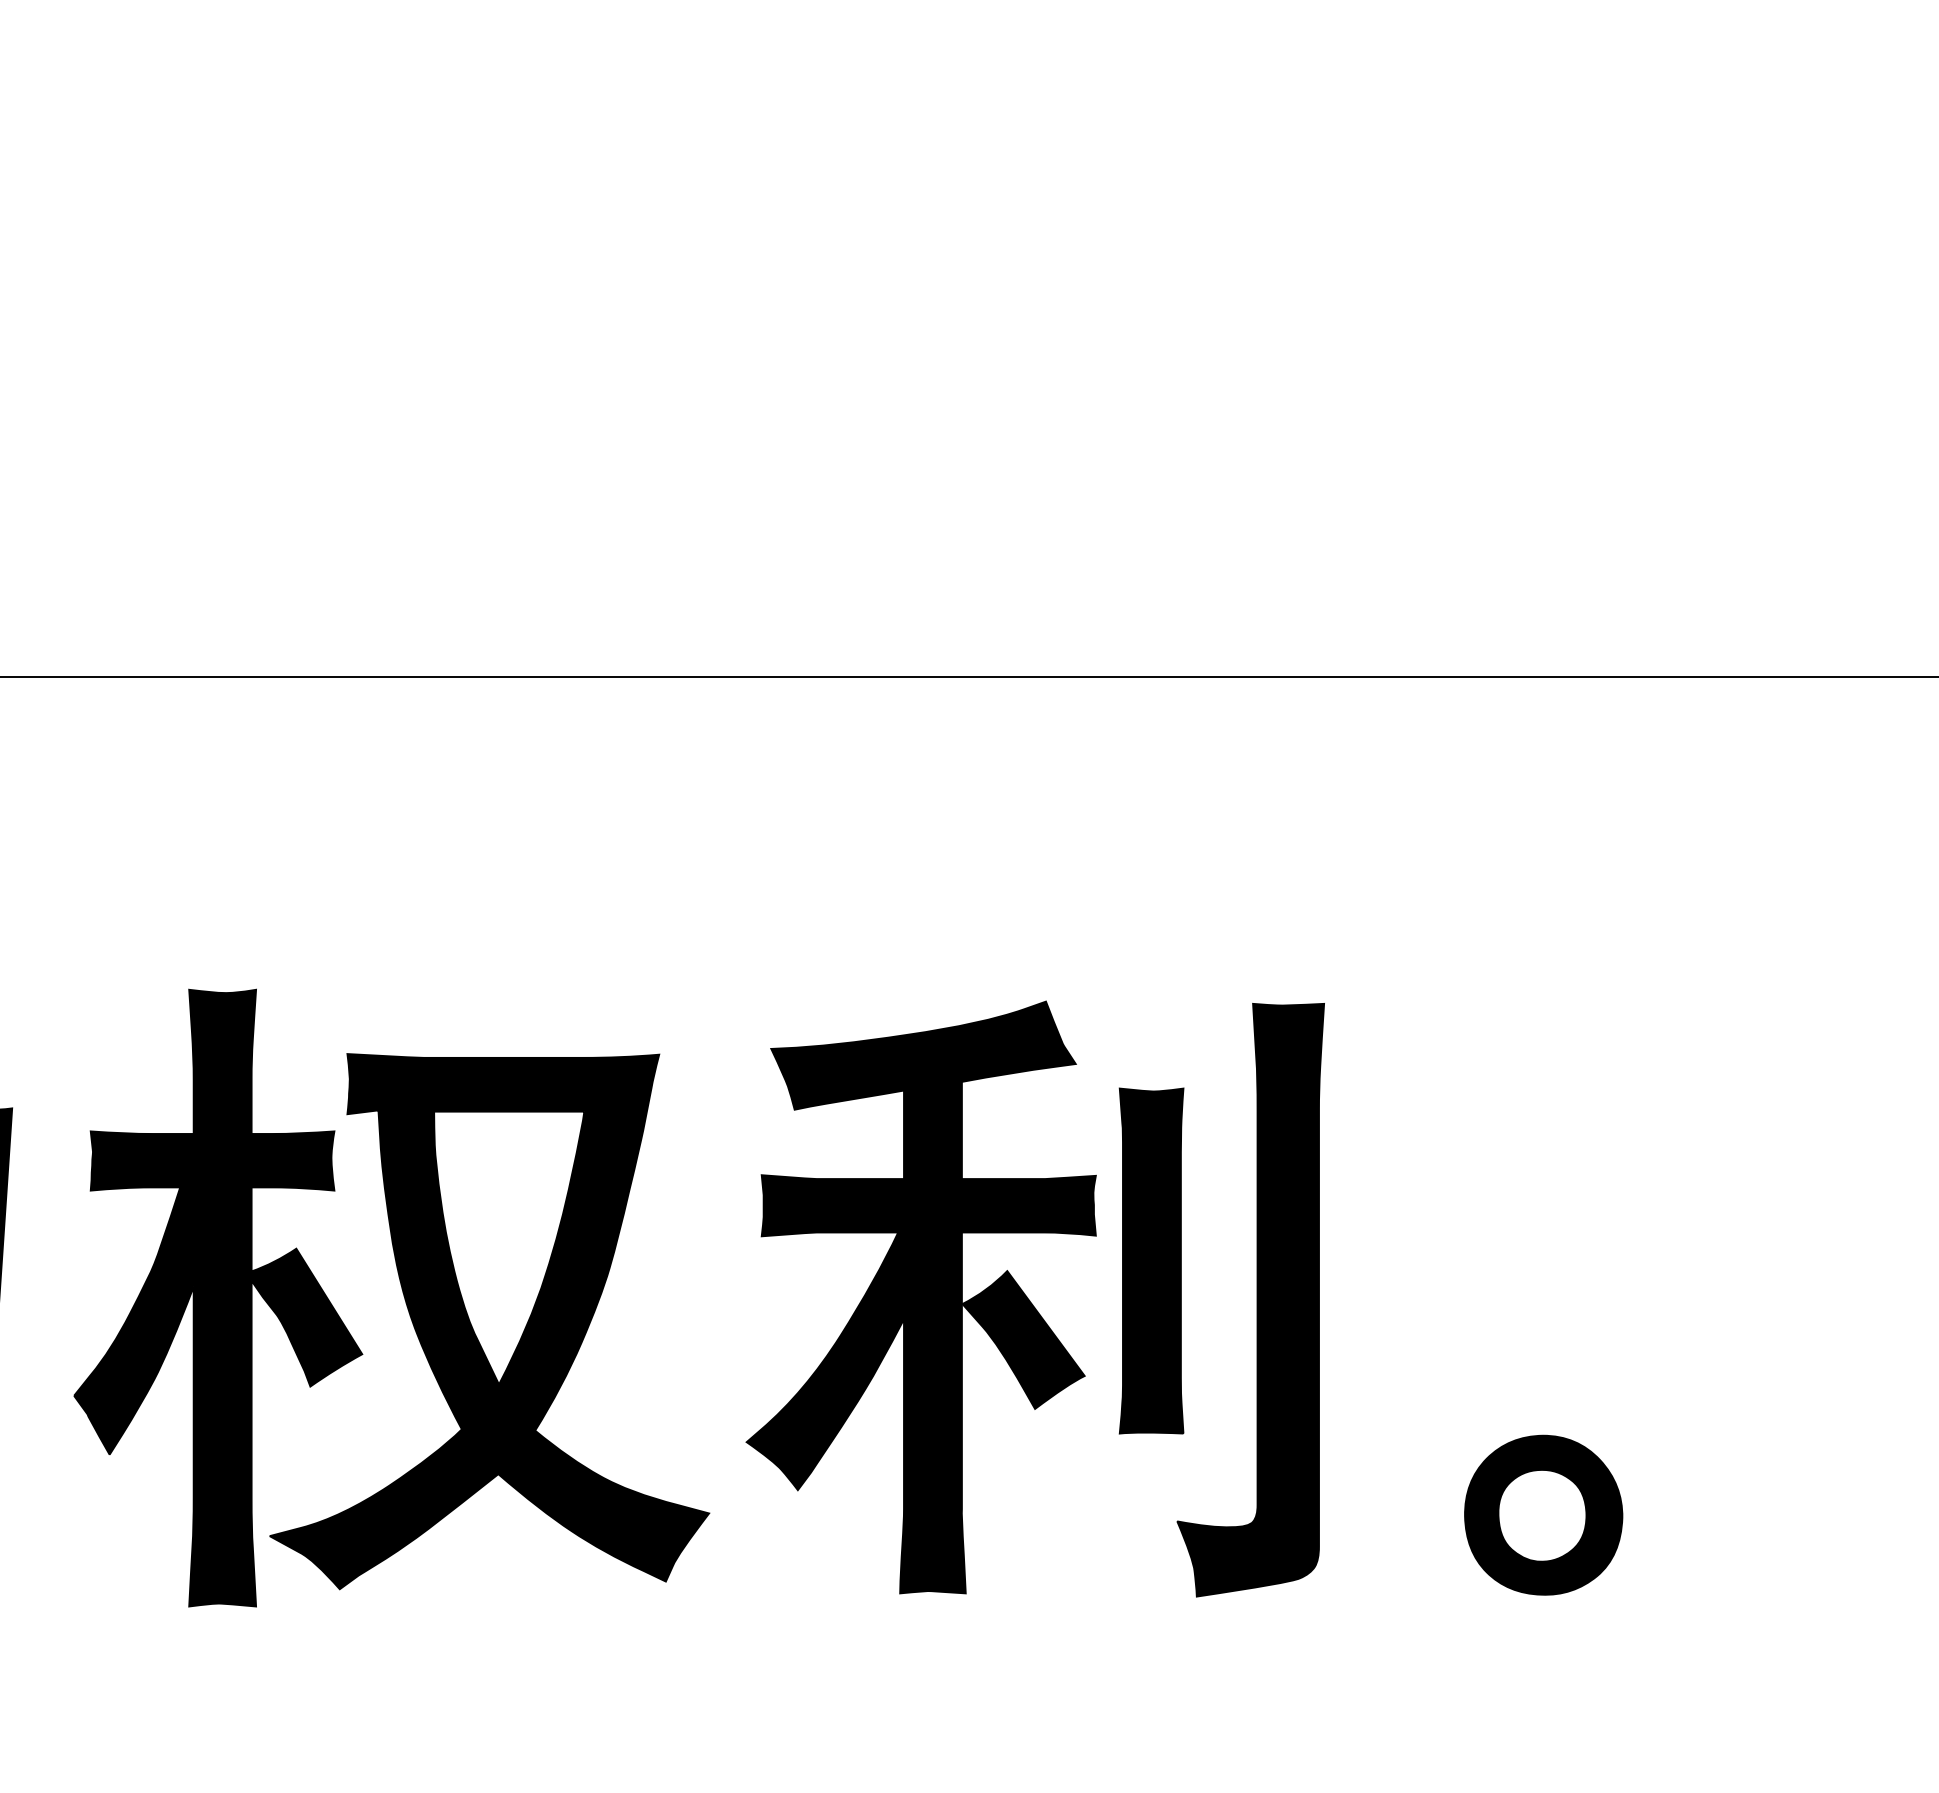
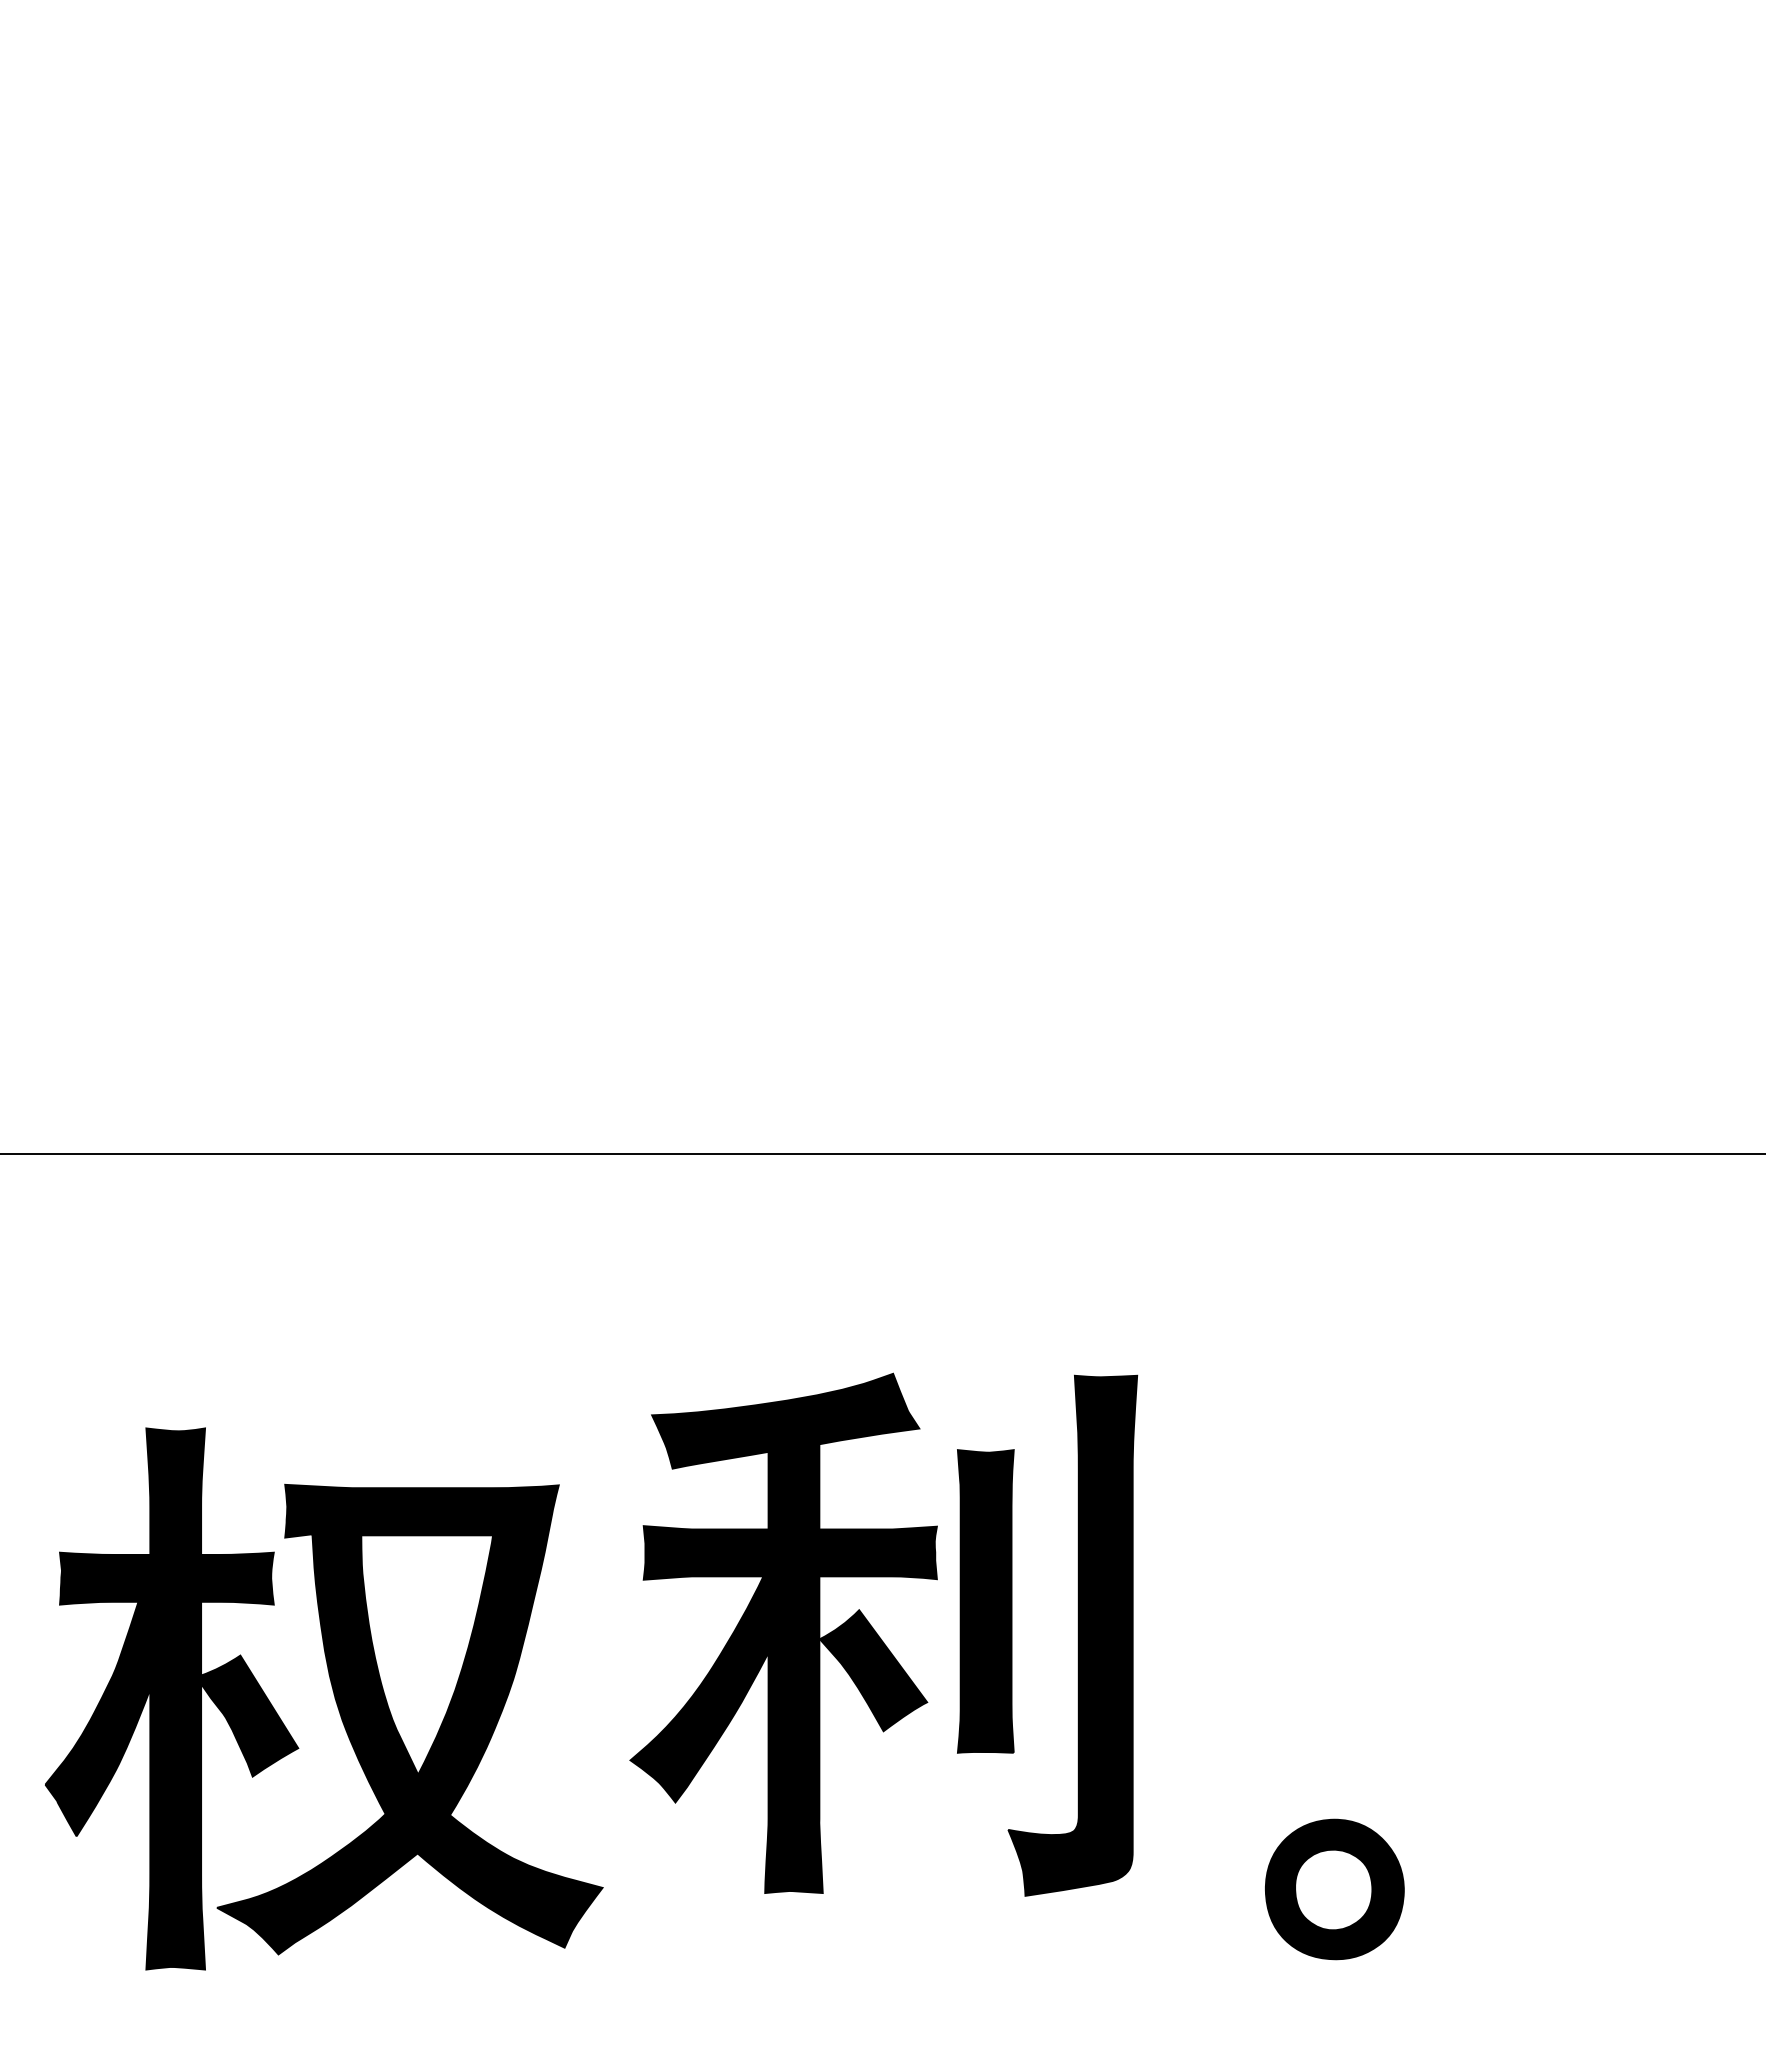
part: (1034, 1298) -> (883, 1634), moved

